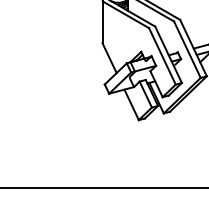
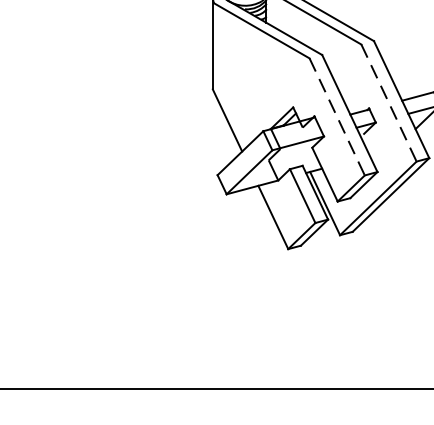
line: (187, 50) -> (389, 104), solid -> dashed
line: (162, 56) -> (337, 117), solid -> dashed

